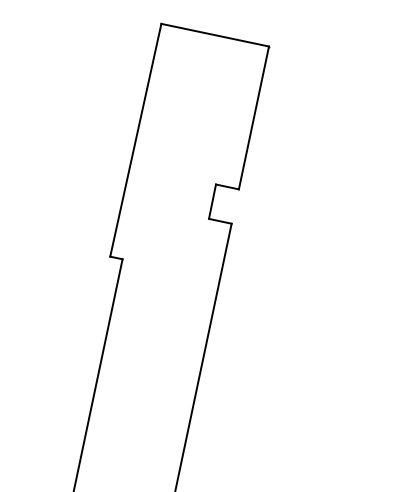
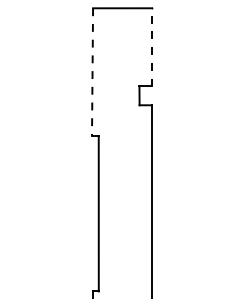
line: (253, 116) -> (151, 46), solid -> dashed
line: (135, 140) -> (92, 72), solid -> dashed

